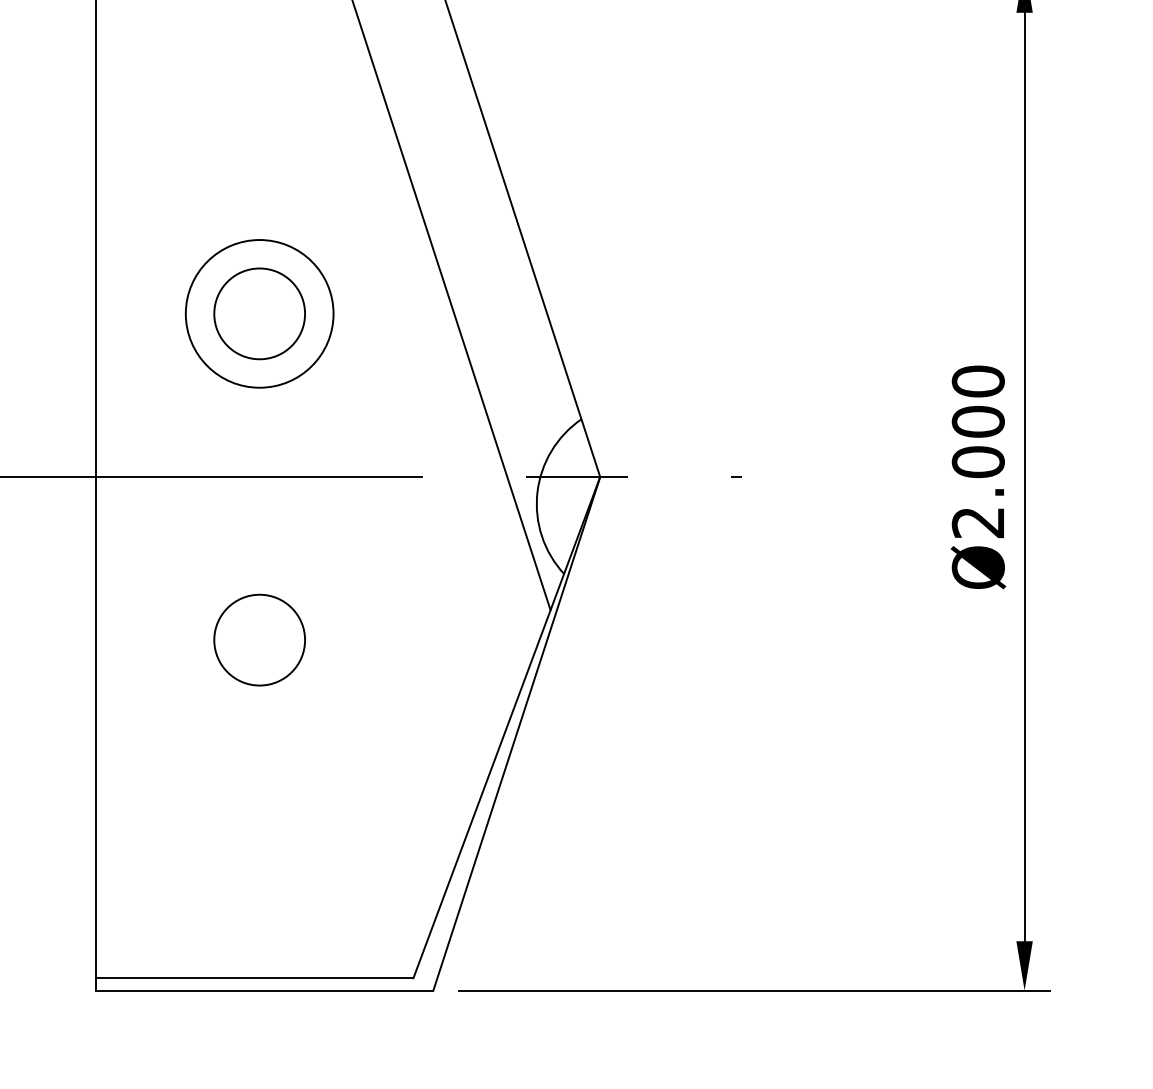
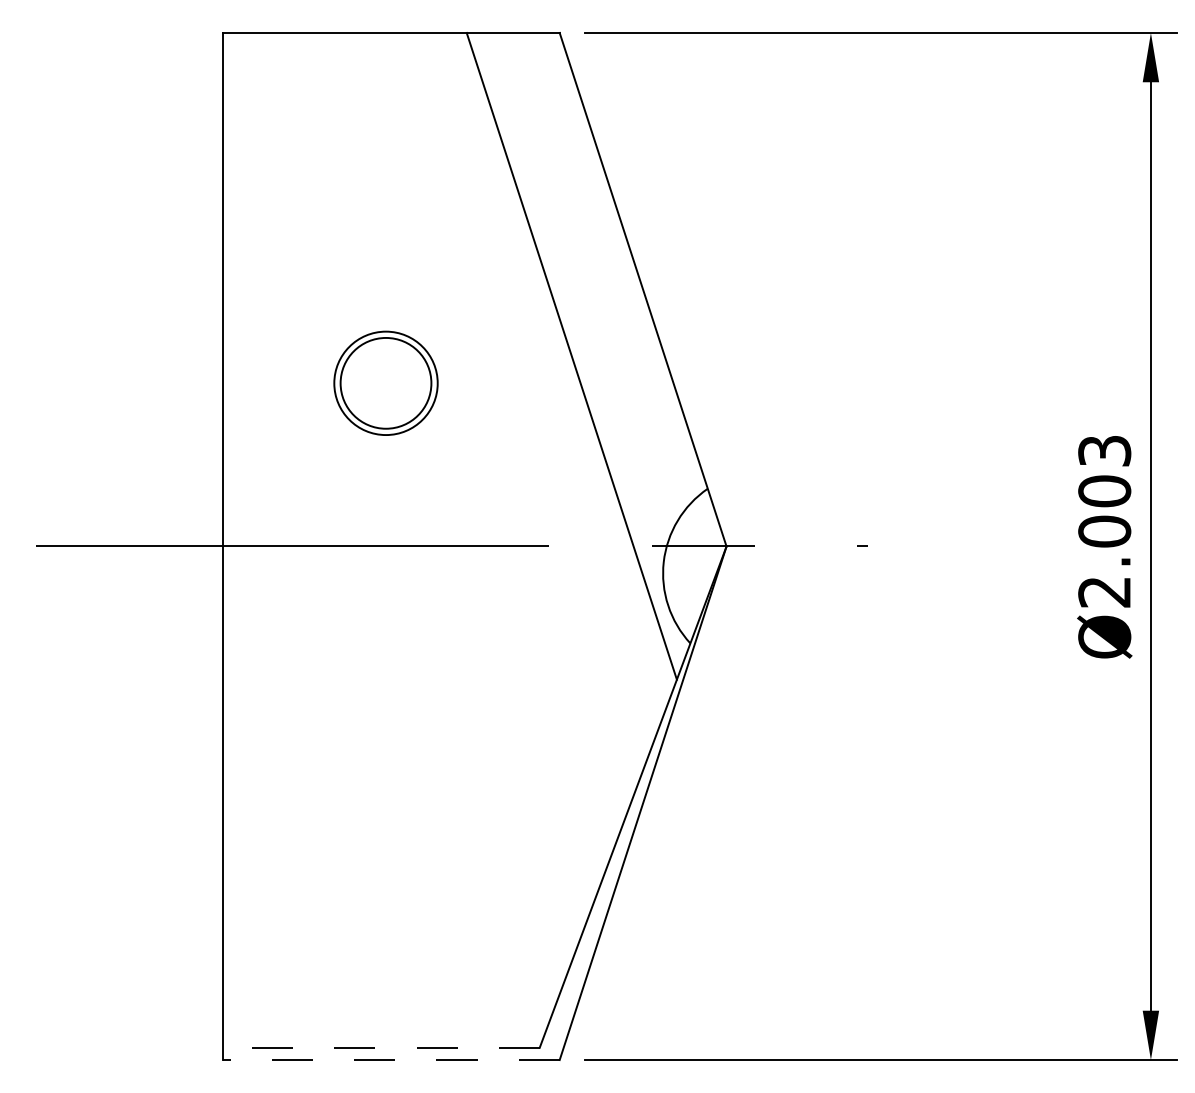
circle: (259, 314) -> (385, 383), size x0.7
text: (978, 381) -> (1104, 450), Ø2.000 -> Ø2.003
circle: (259, 640) -> (385, 709), removed
line: (255, 978) -> (381, 1047), solid -> dashed
line: (265, 991) -> (391, 1060), solid -> dashed

